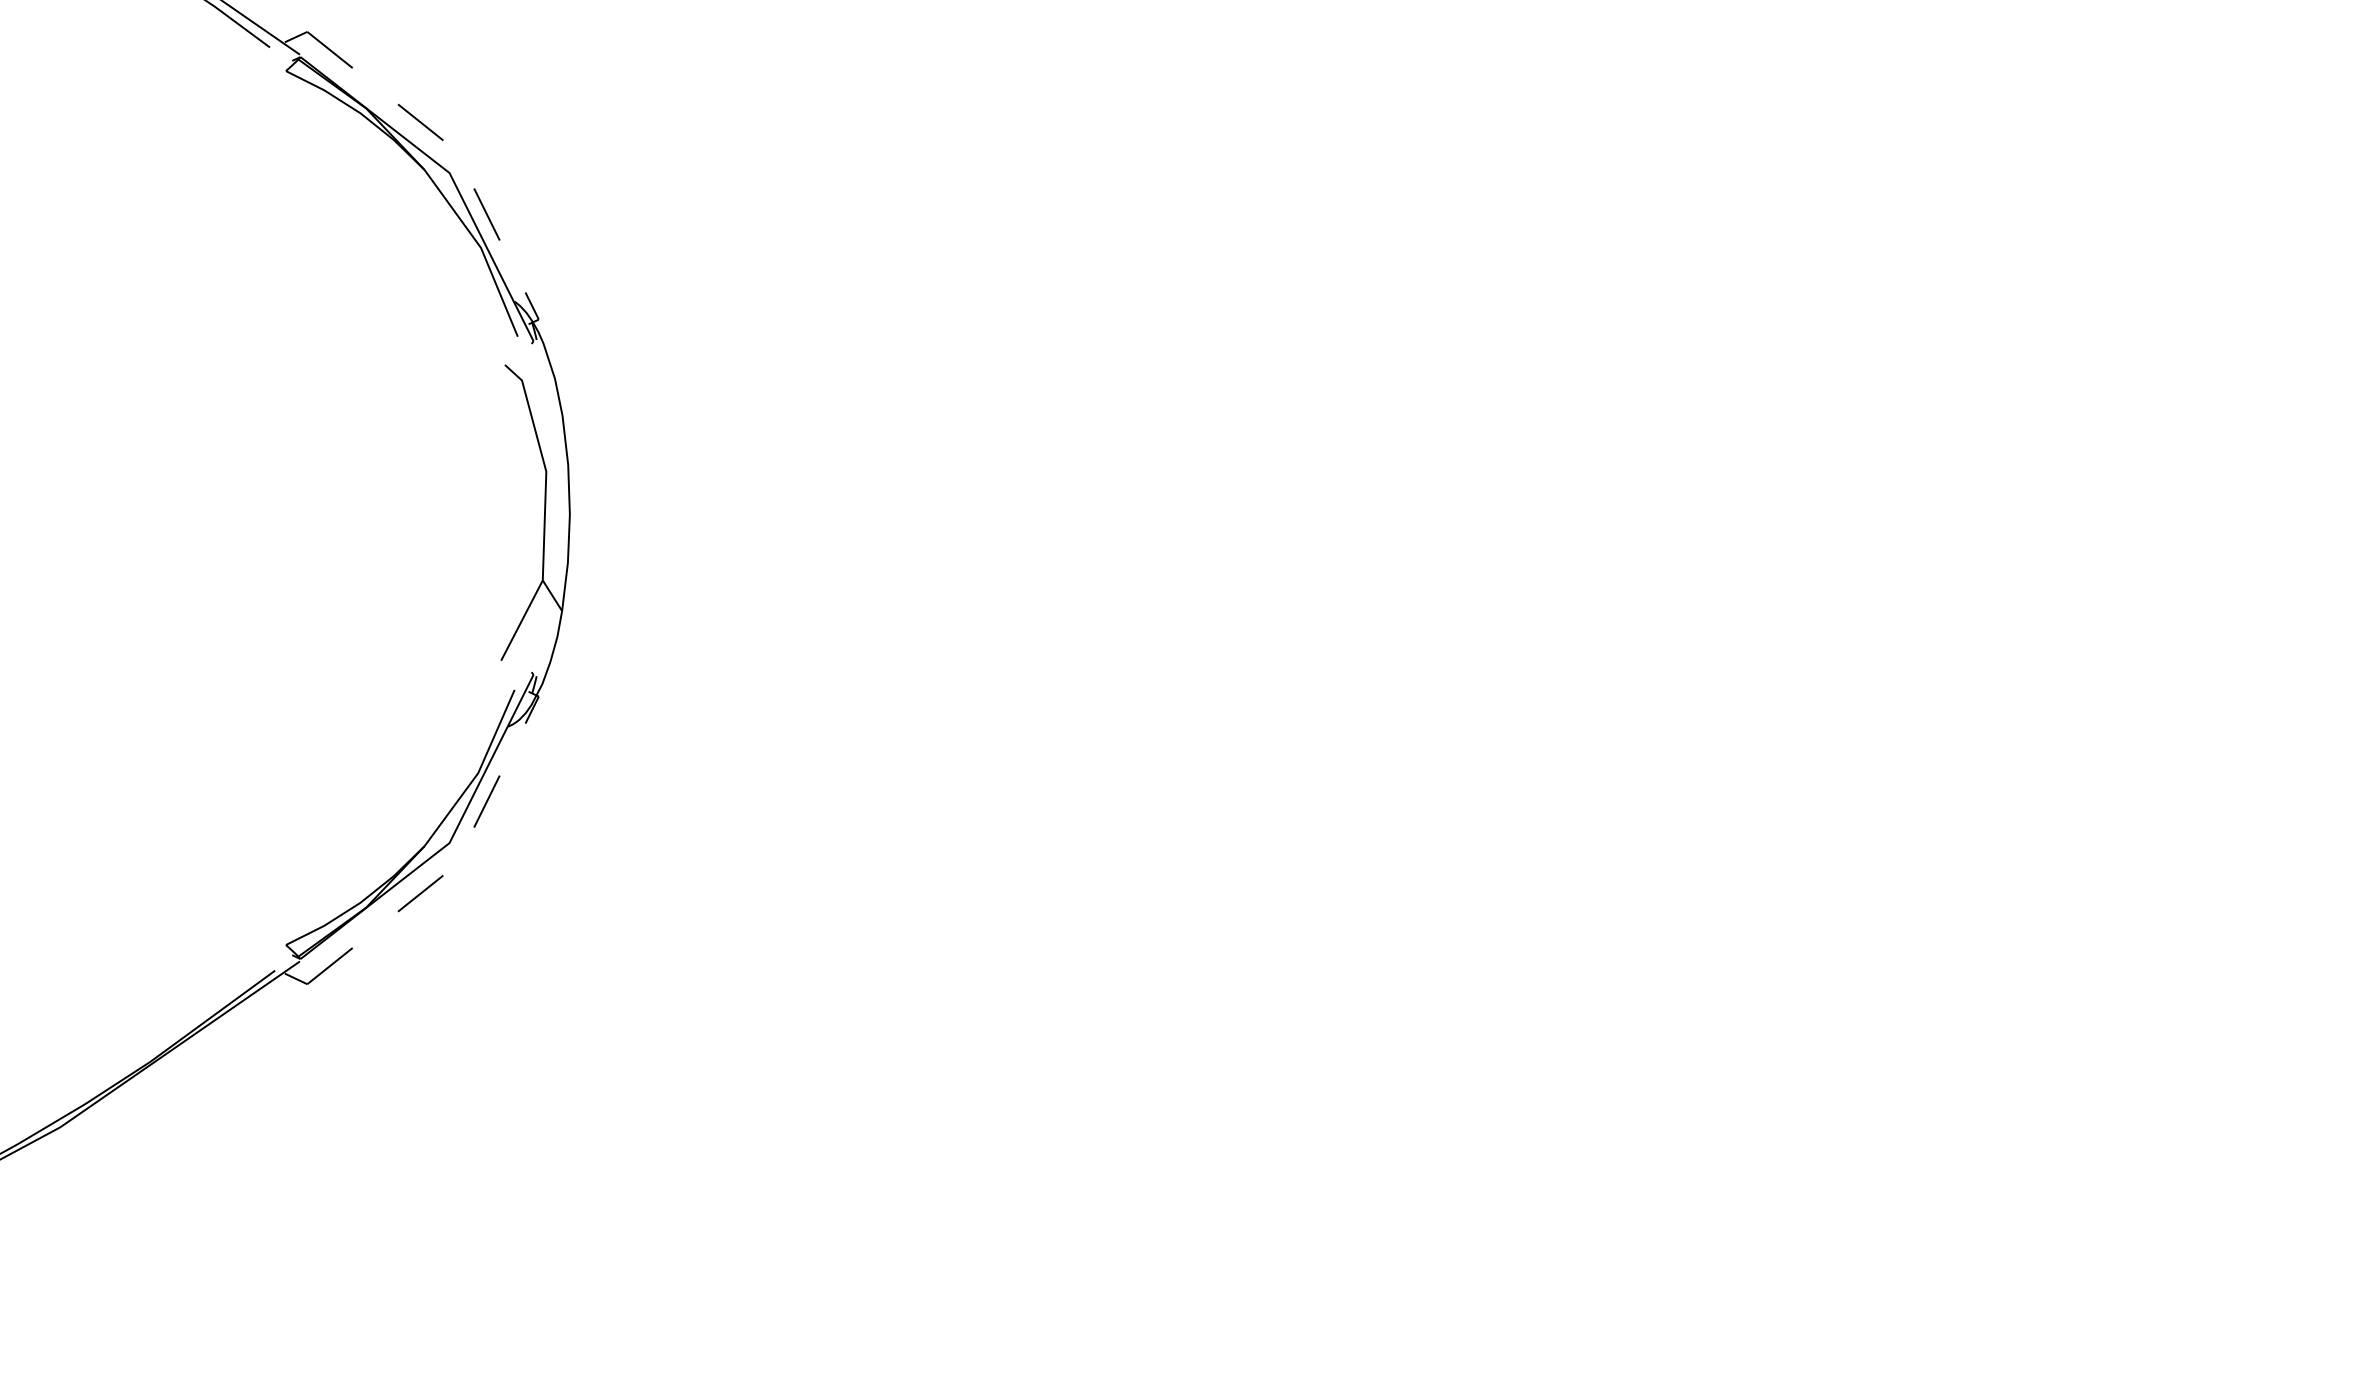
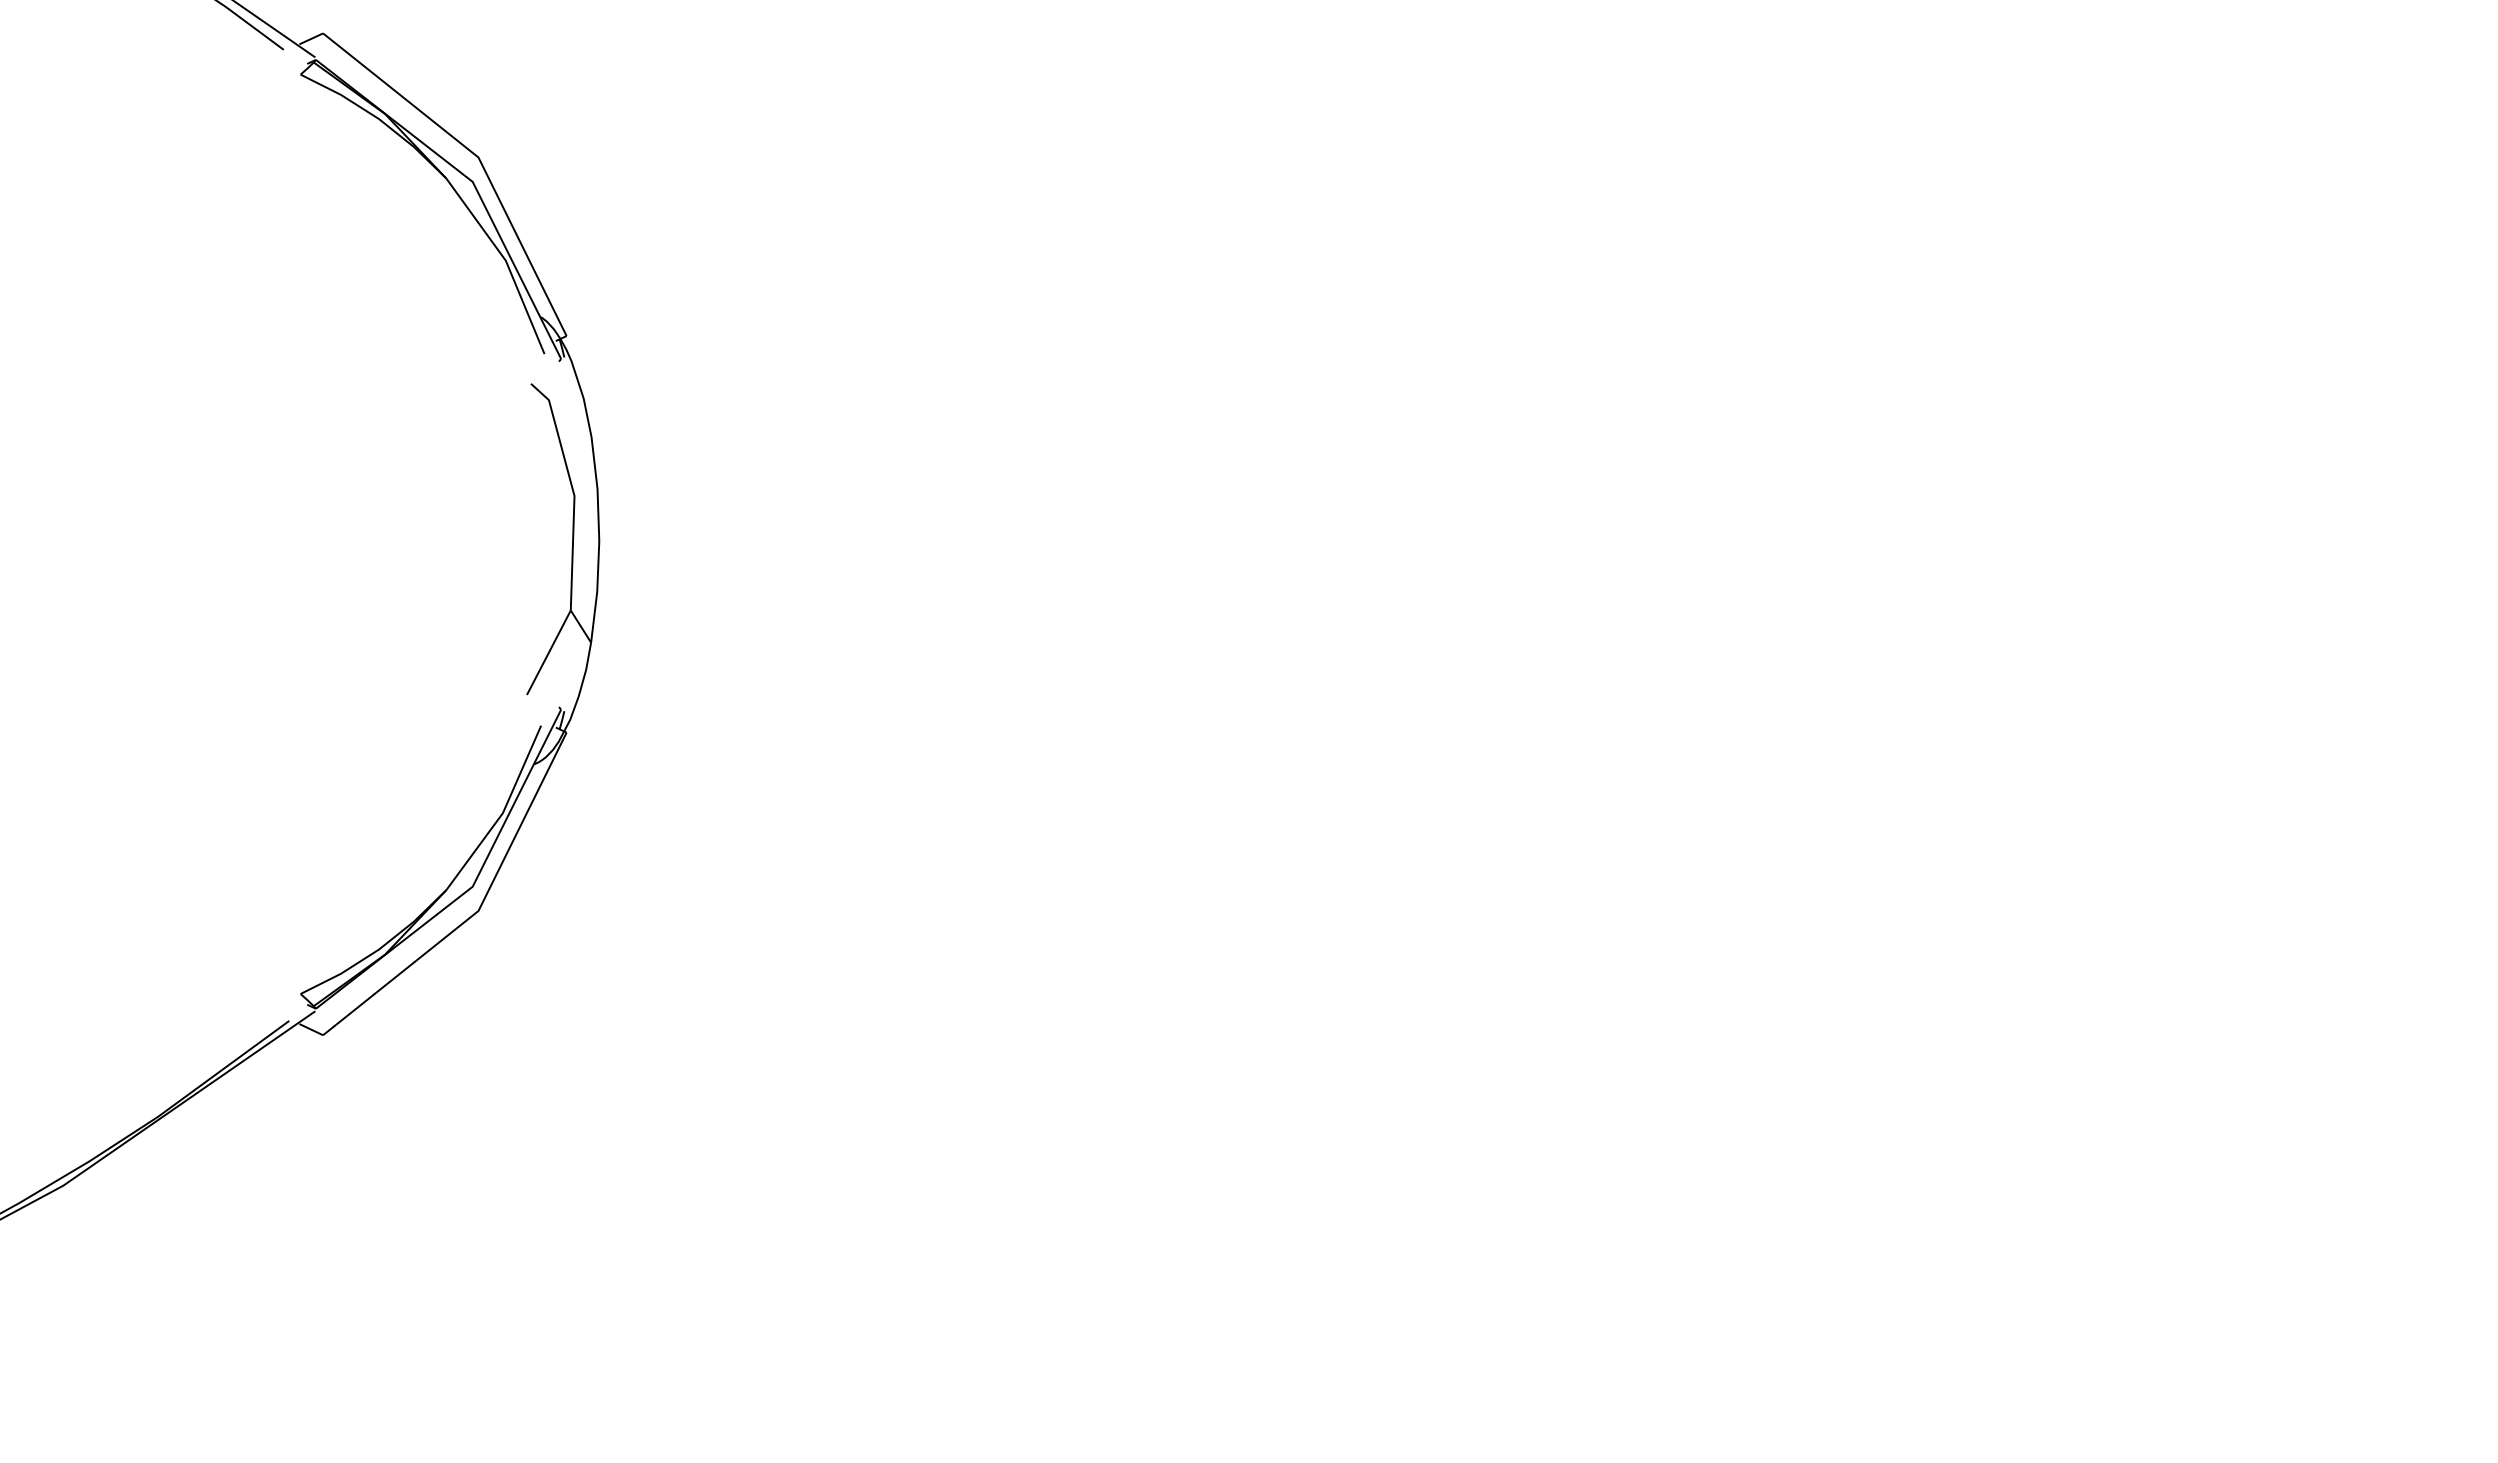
line: (455, 149) -> (478, 157), dashed -> solid
line: (455, 865) -> (478, 910), dashed -> solid

